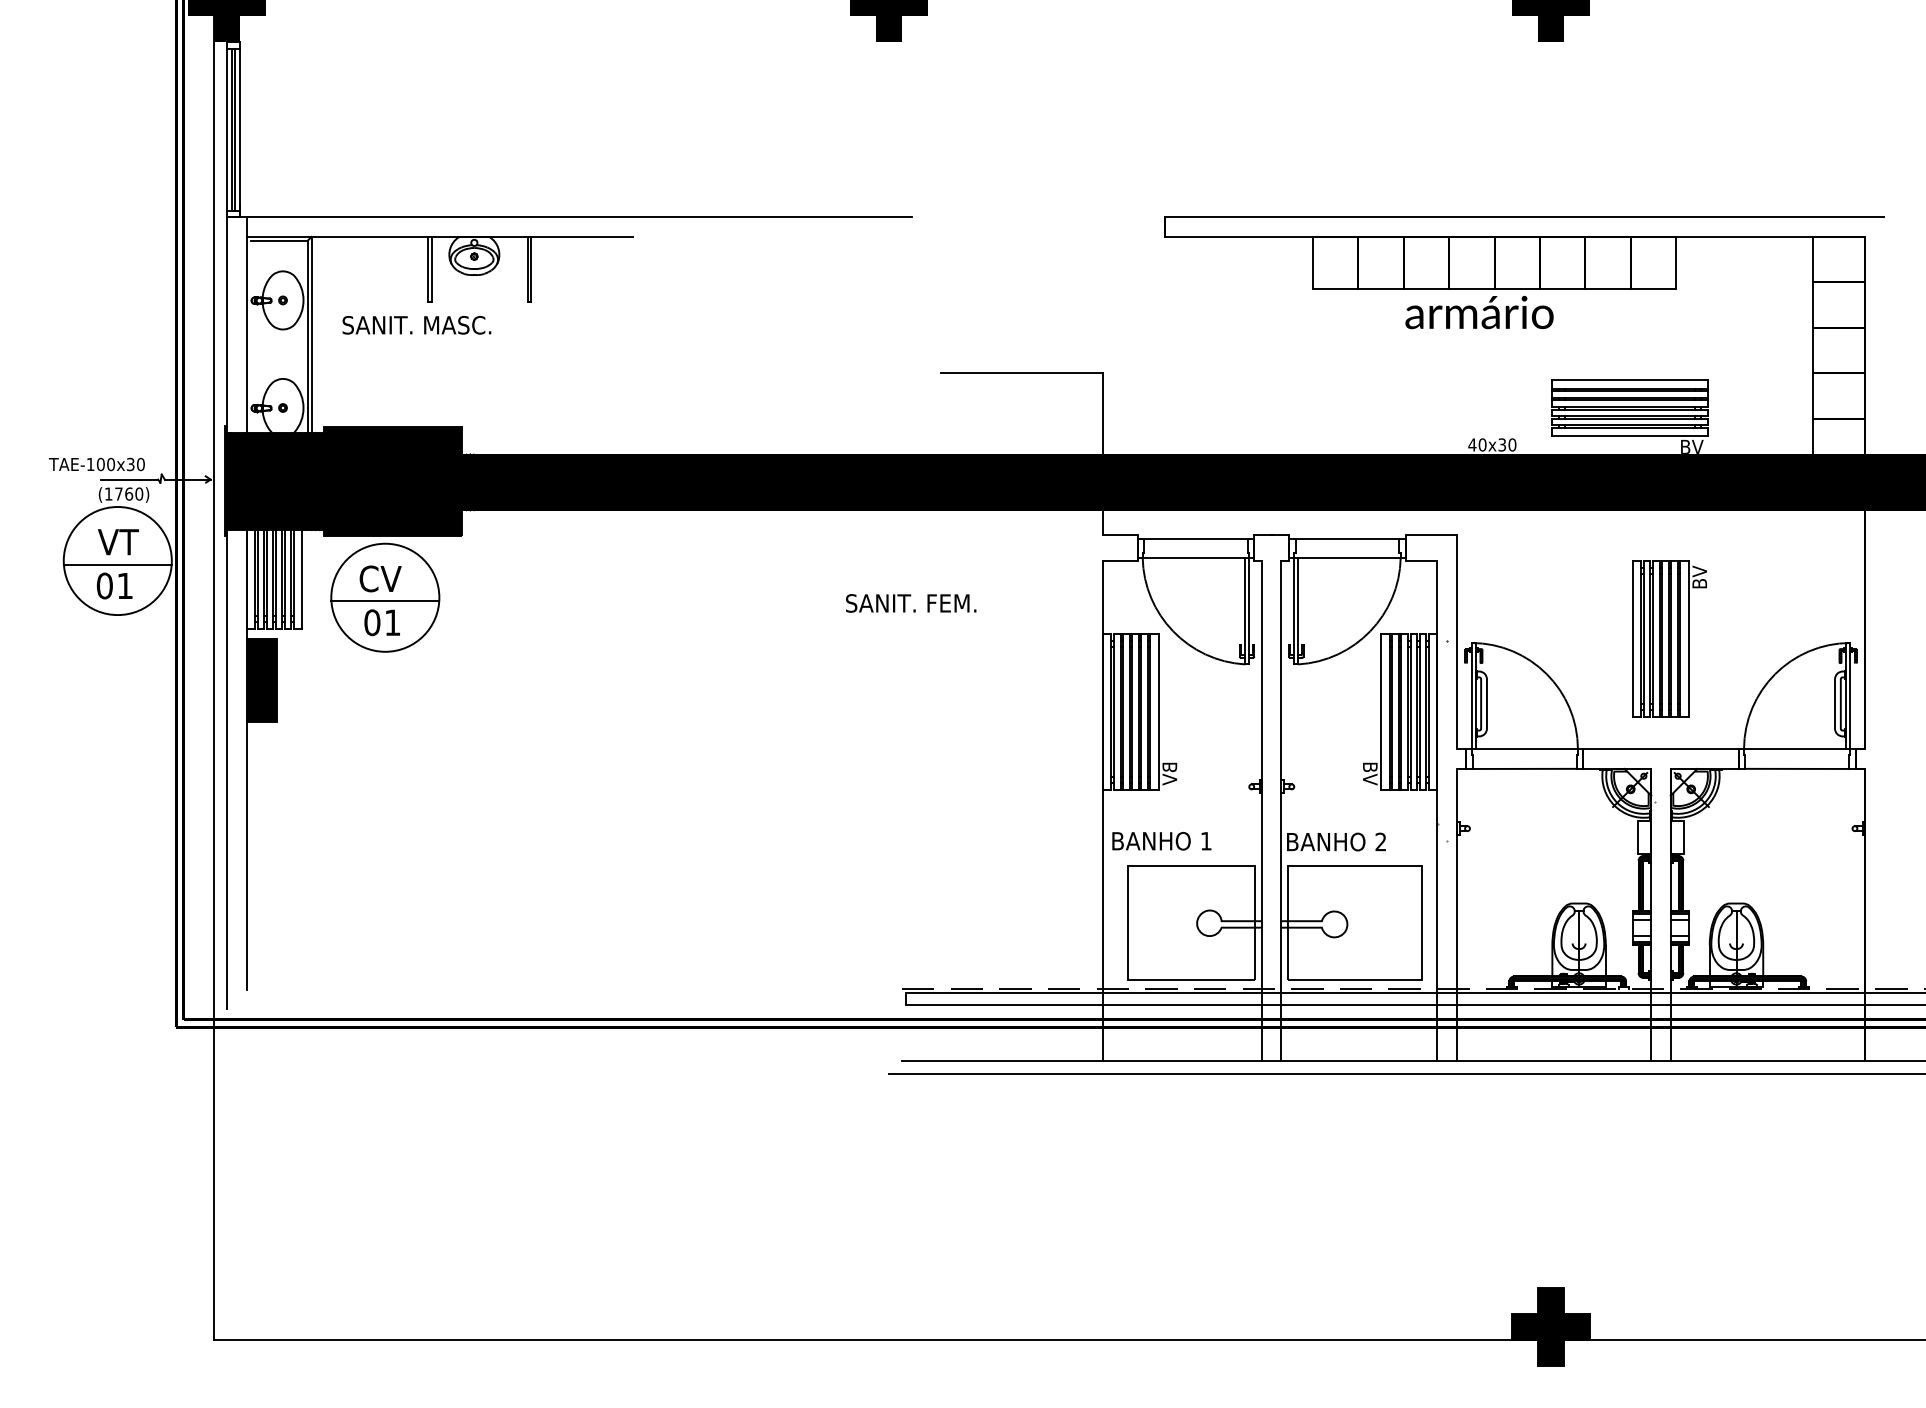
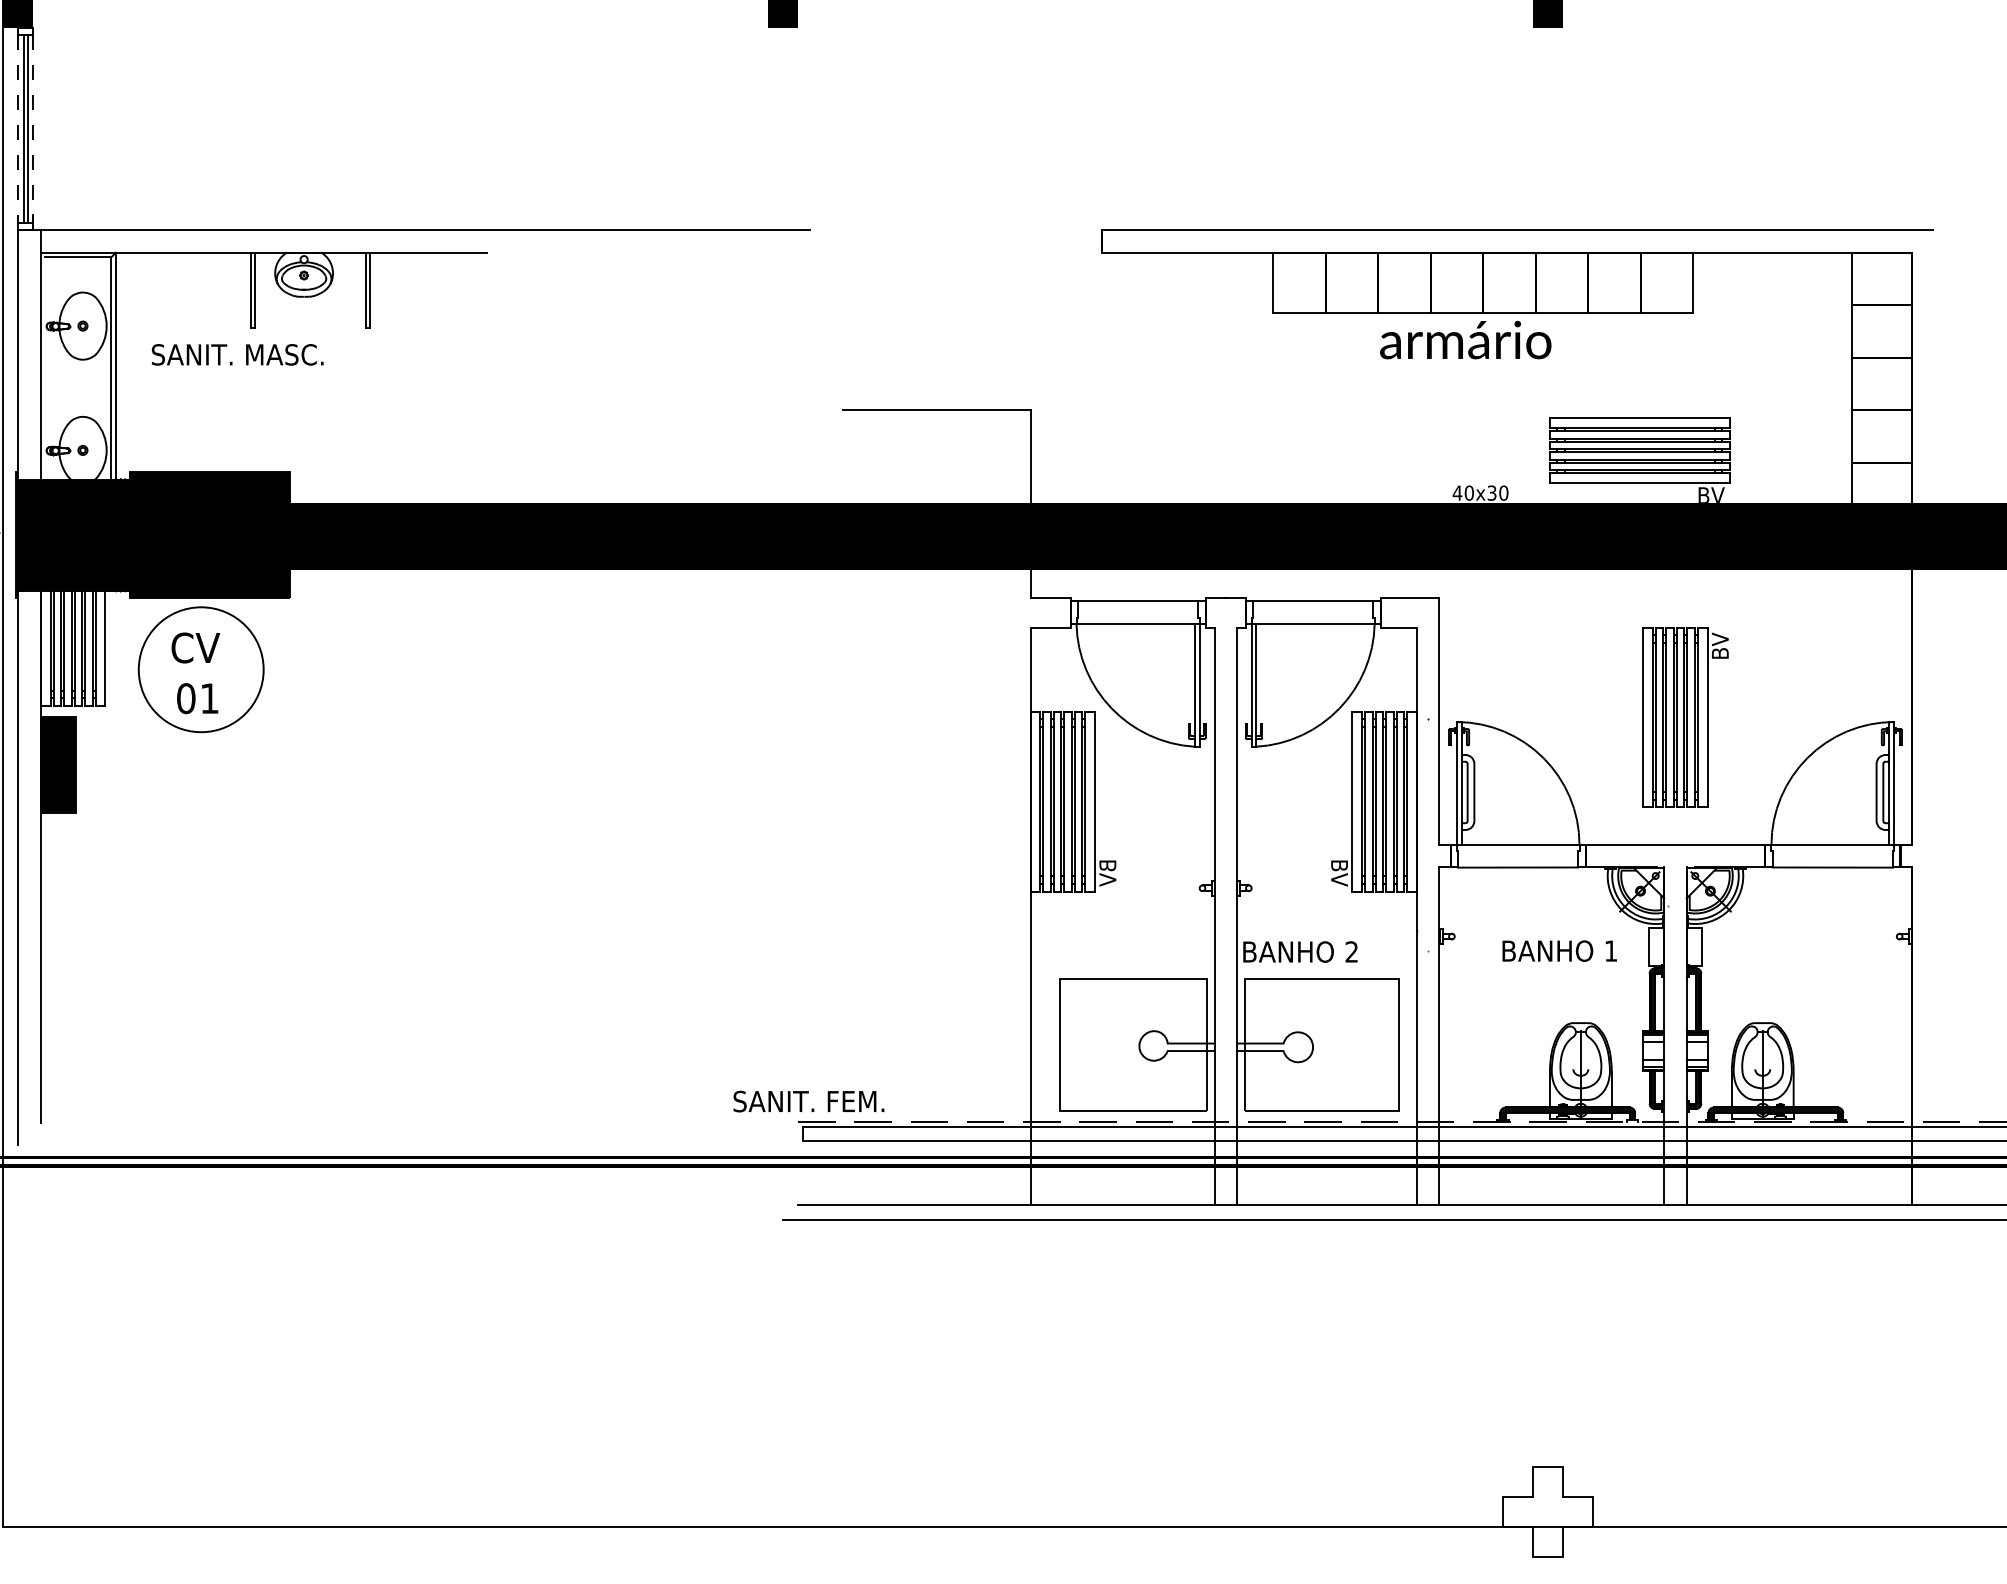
line: (227, 130) -> (18, 129), solid -> dashed
line: (240, 130) -> (33, 129), solid -> dashed
line: (385, 601) -> (201, 674), removed
text: (911, 603) -> (809, 1101), moved
text: (1161, 840) -> (1559, 950), moved
fill: (1550, 1326) -> (1547, 1511), removed

